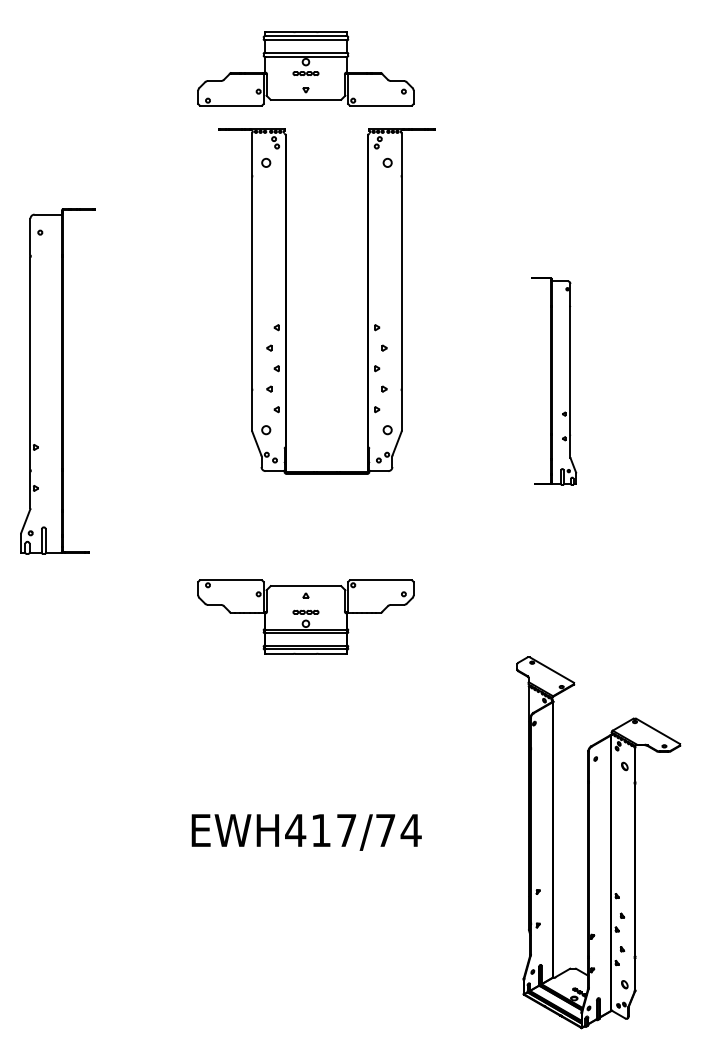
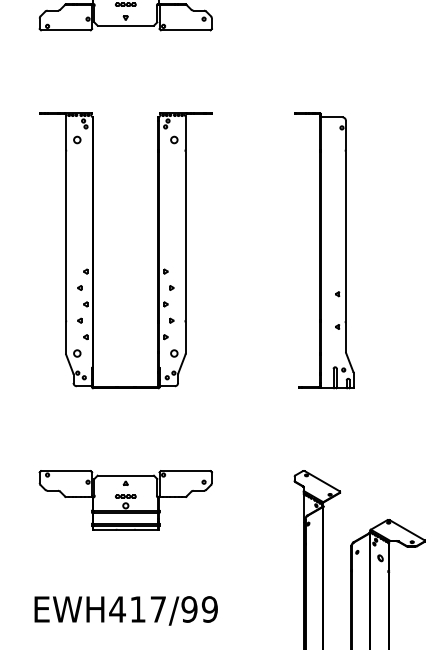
part: (286, 301) -> (93, 250), moved
part: (553, 381) -> (323, 250), size x1.67
part: (305, 616) -> (125, 499), moved
text: (398, 830) -> (199, 609), EWH417/74 -> EWH417/99

